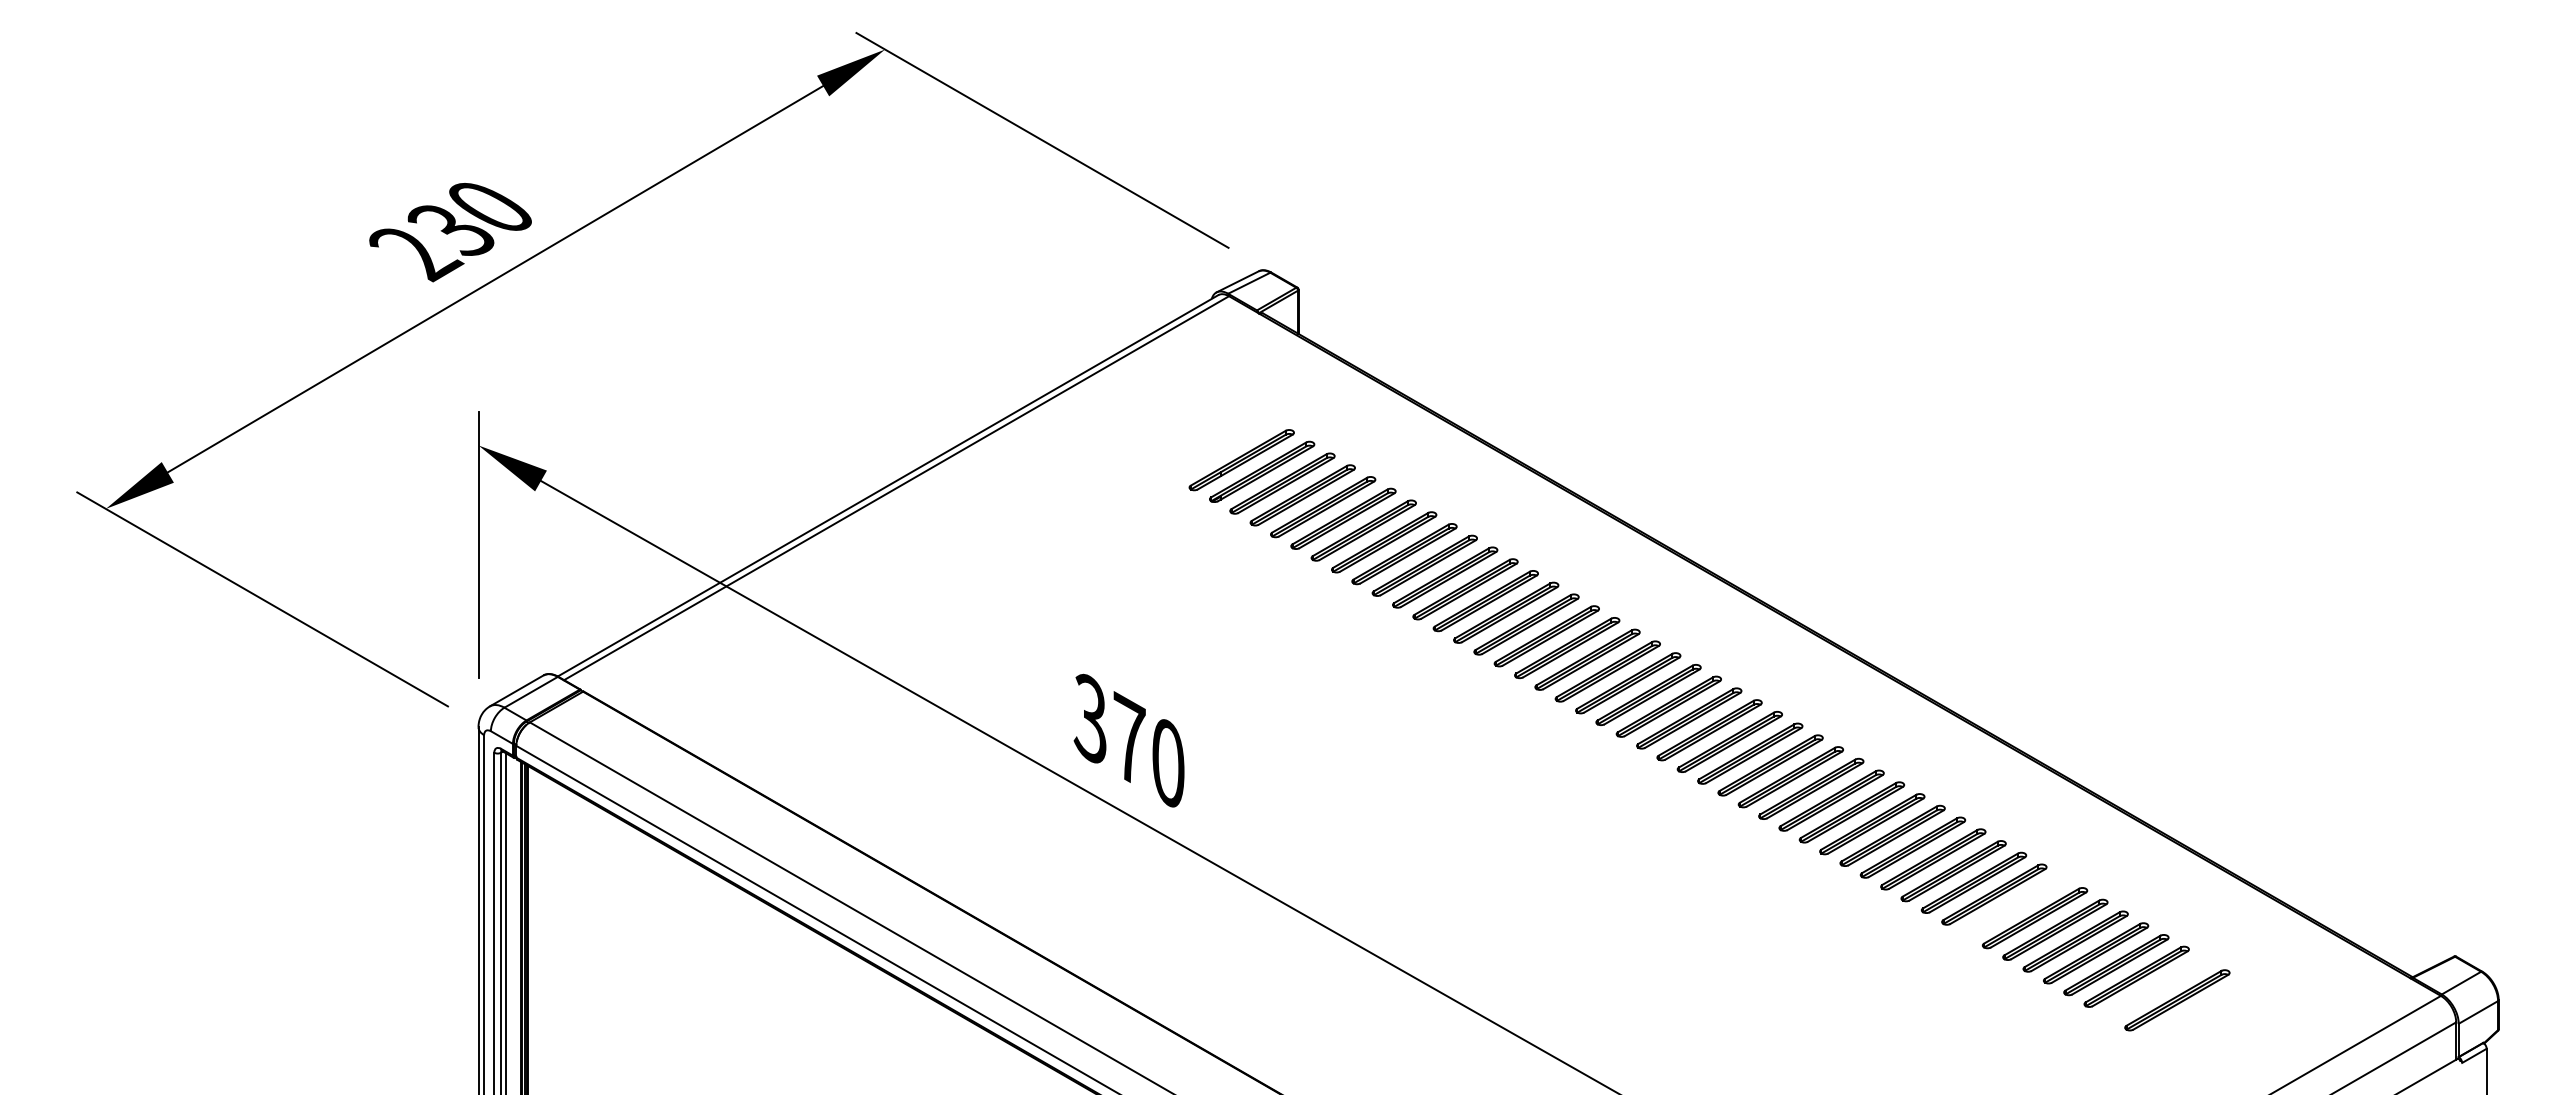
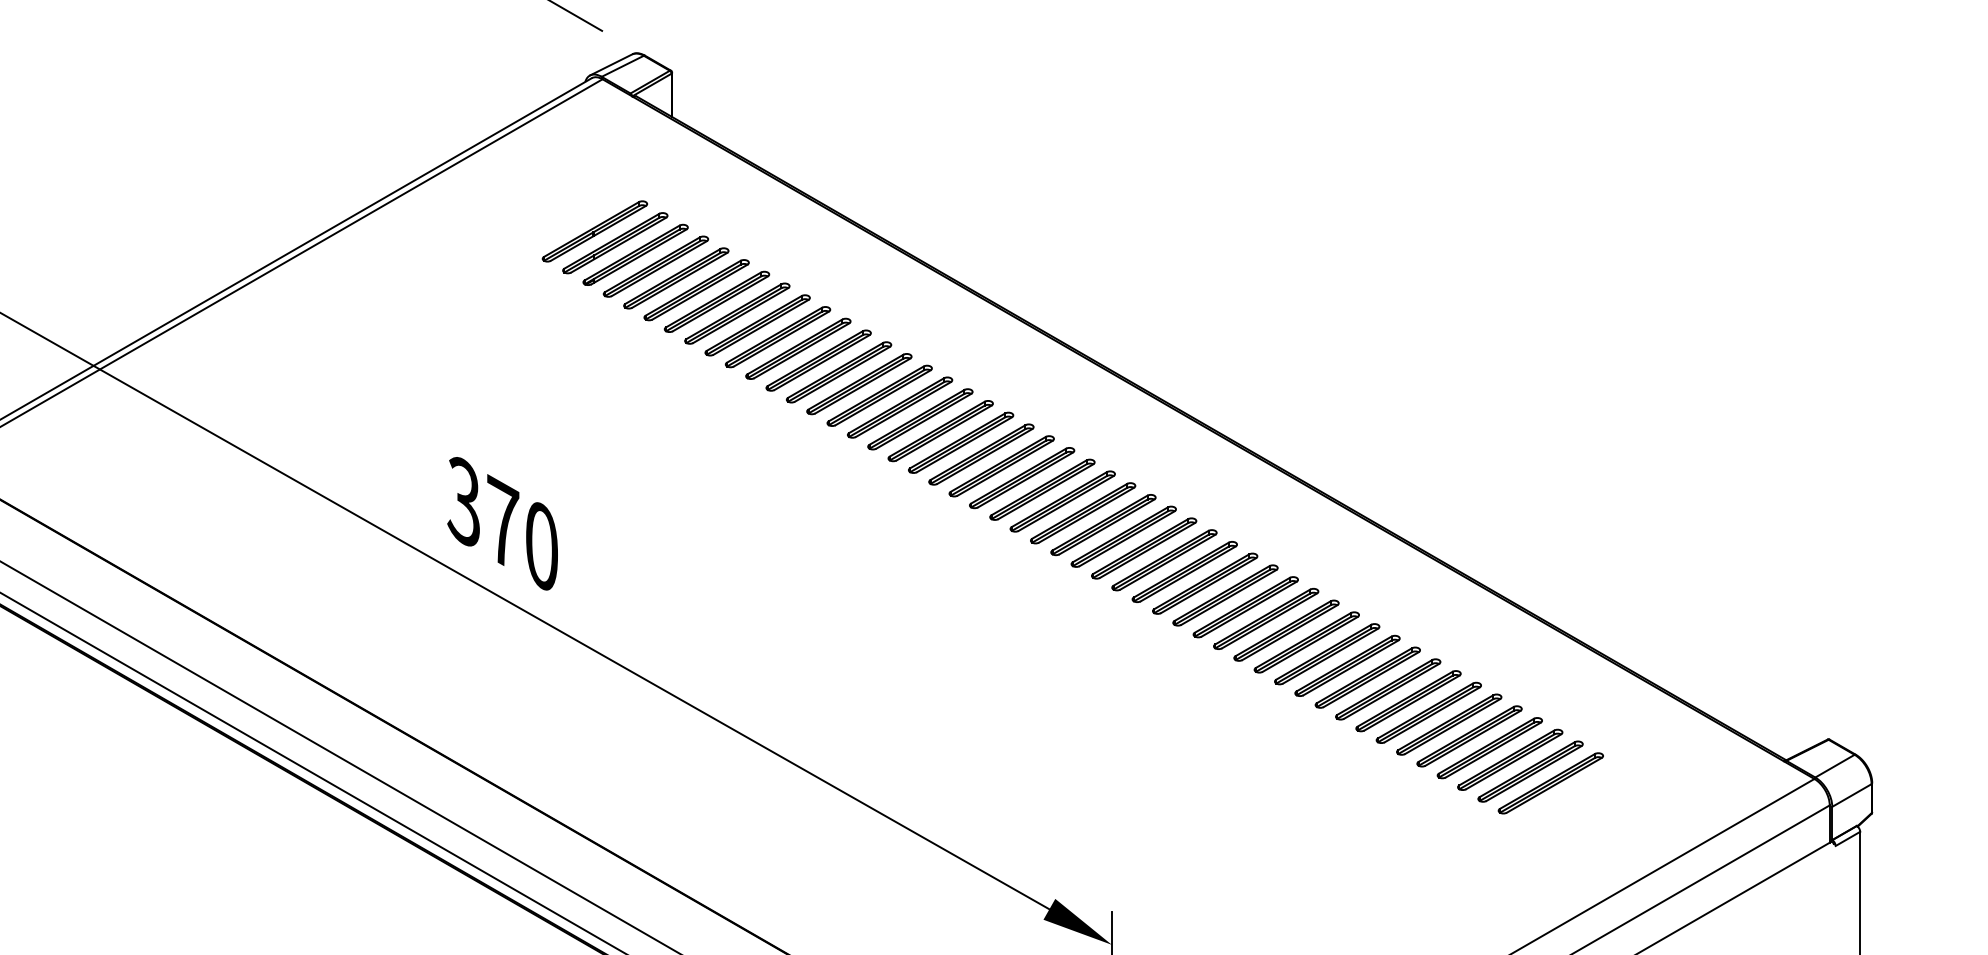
part: (1221, 448) -> (595, 231), added
part: (2014, 906) -> (1388, 689), added
part: (2157, 988) -> (1531, 771), added

